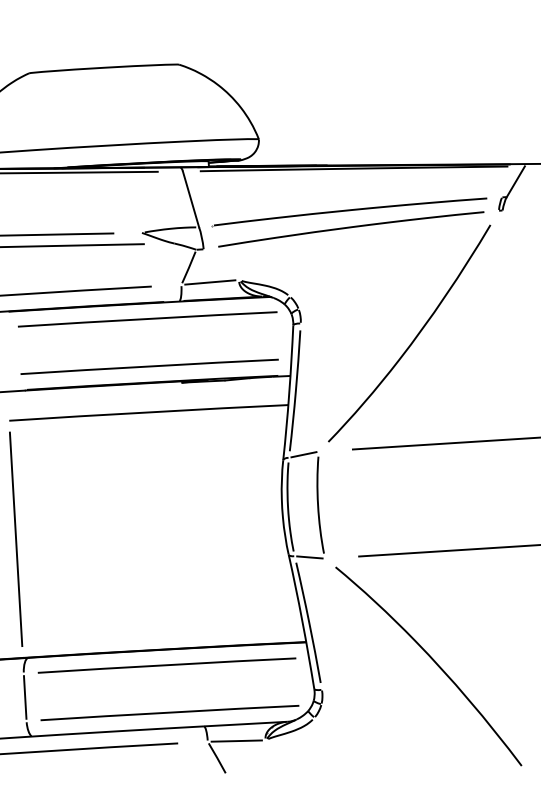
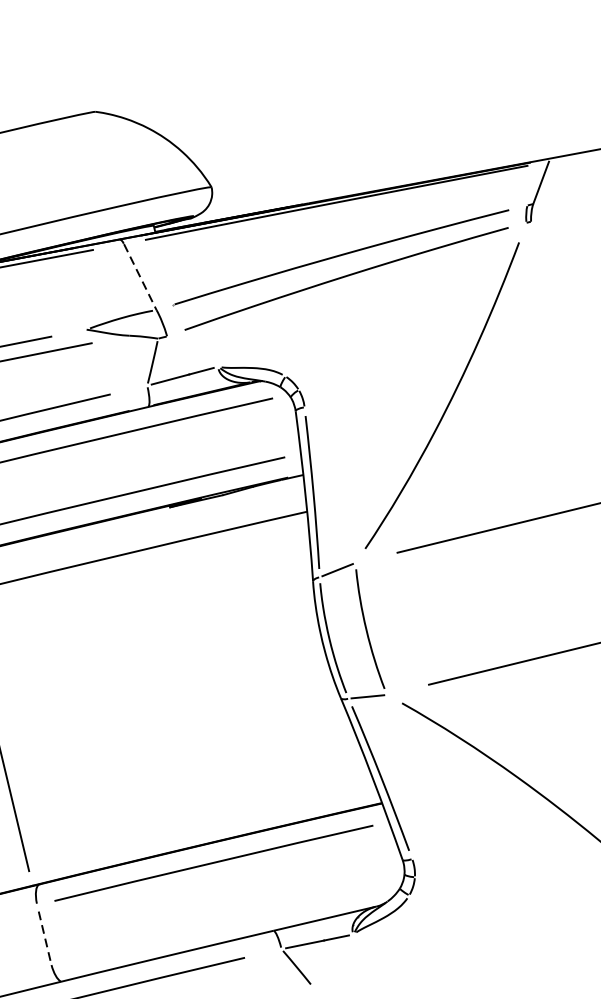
line: (191, 199) -> (140, 277), solid -> dashed
line: (25, 696) -> (44, 933), solid -> dashed
line: (169, 712) -> (227, 921), removed

